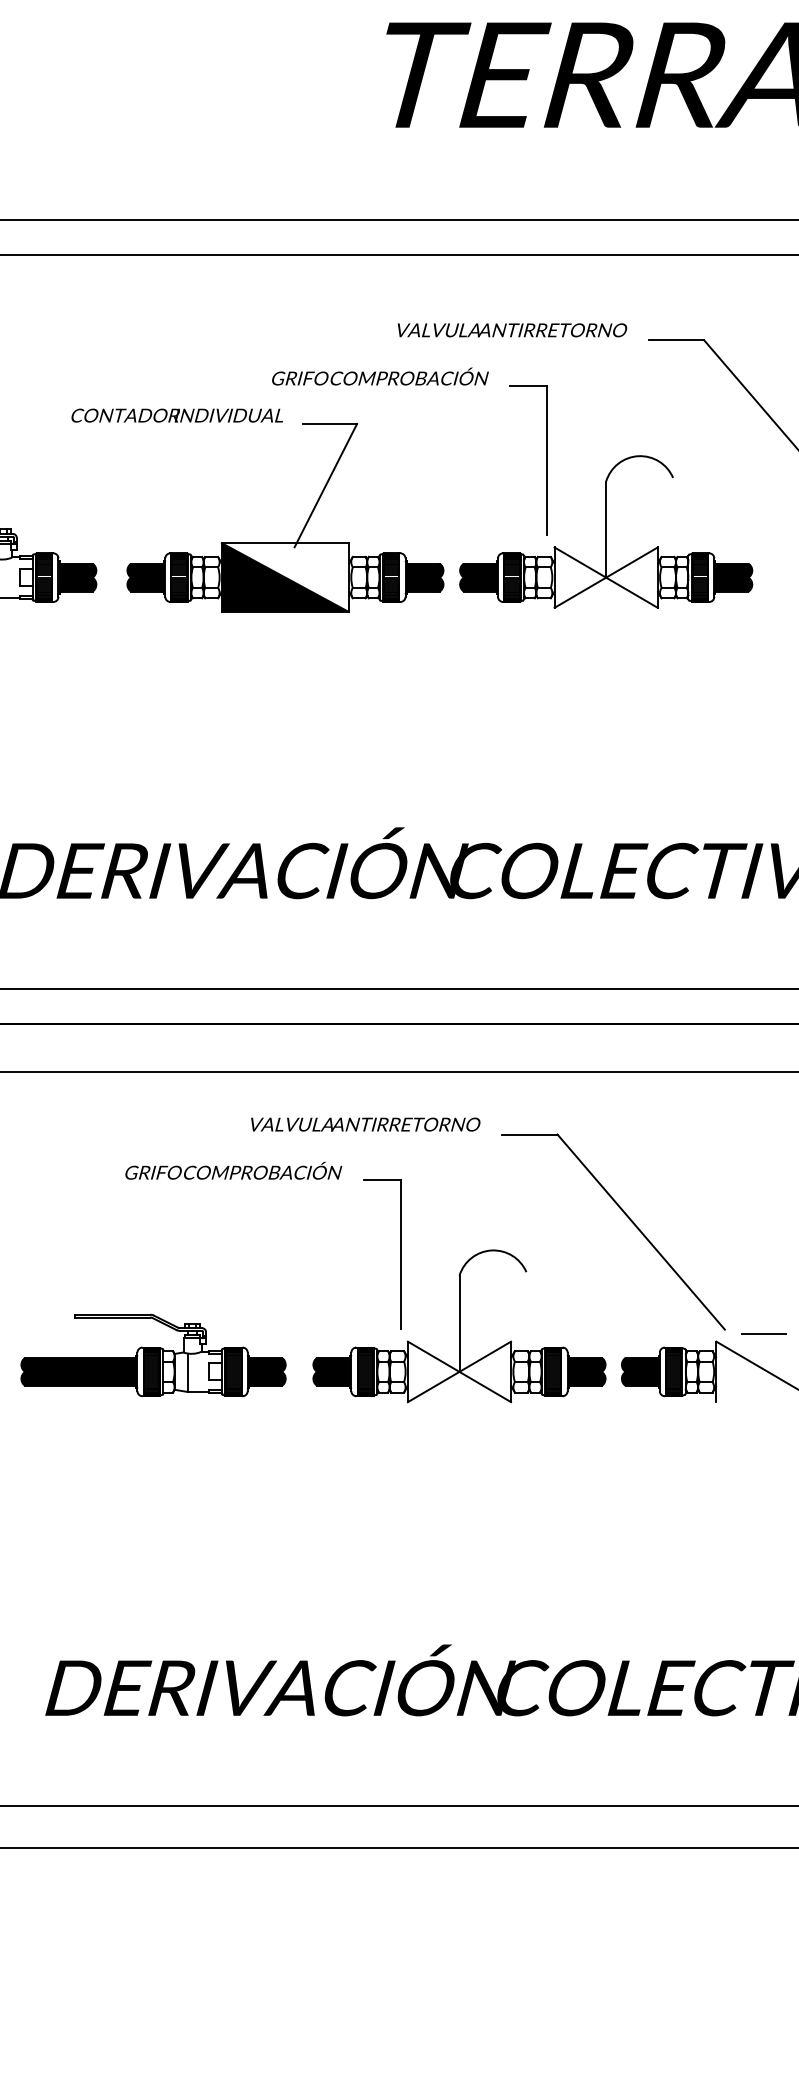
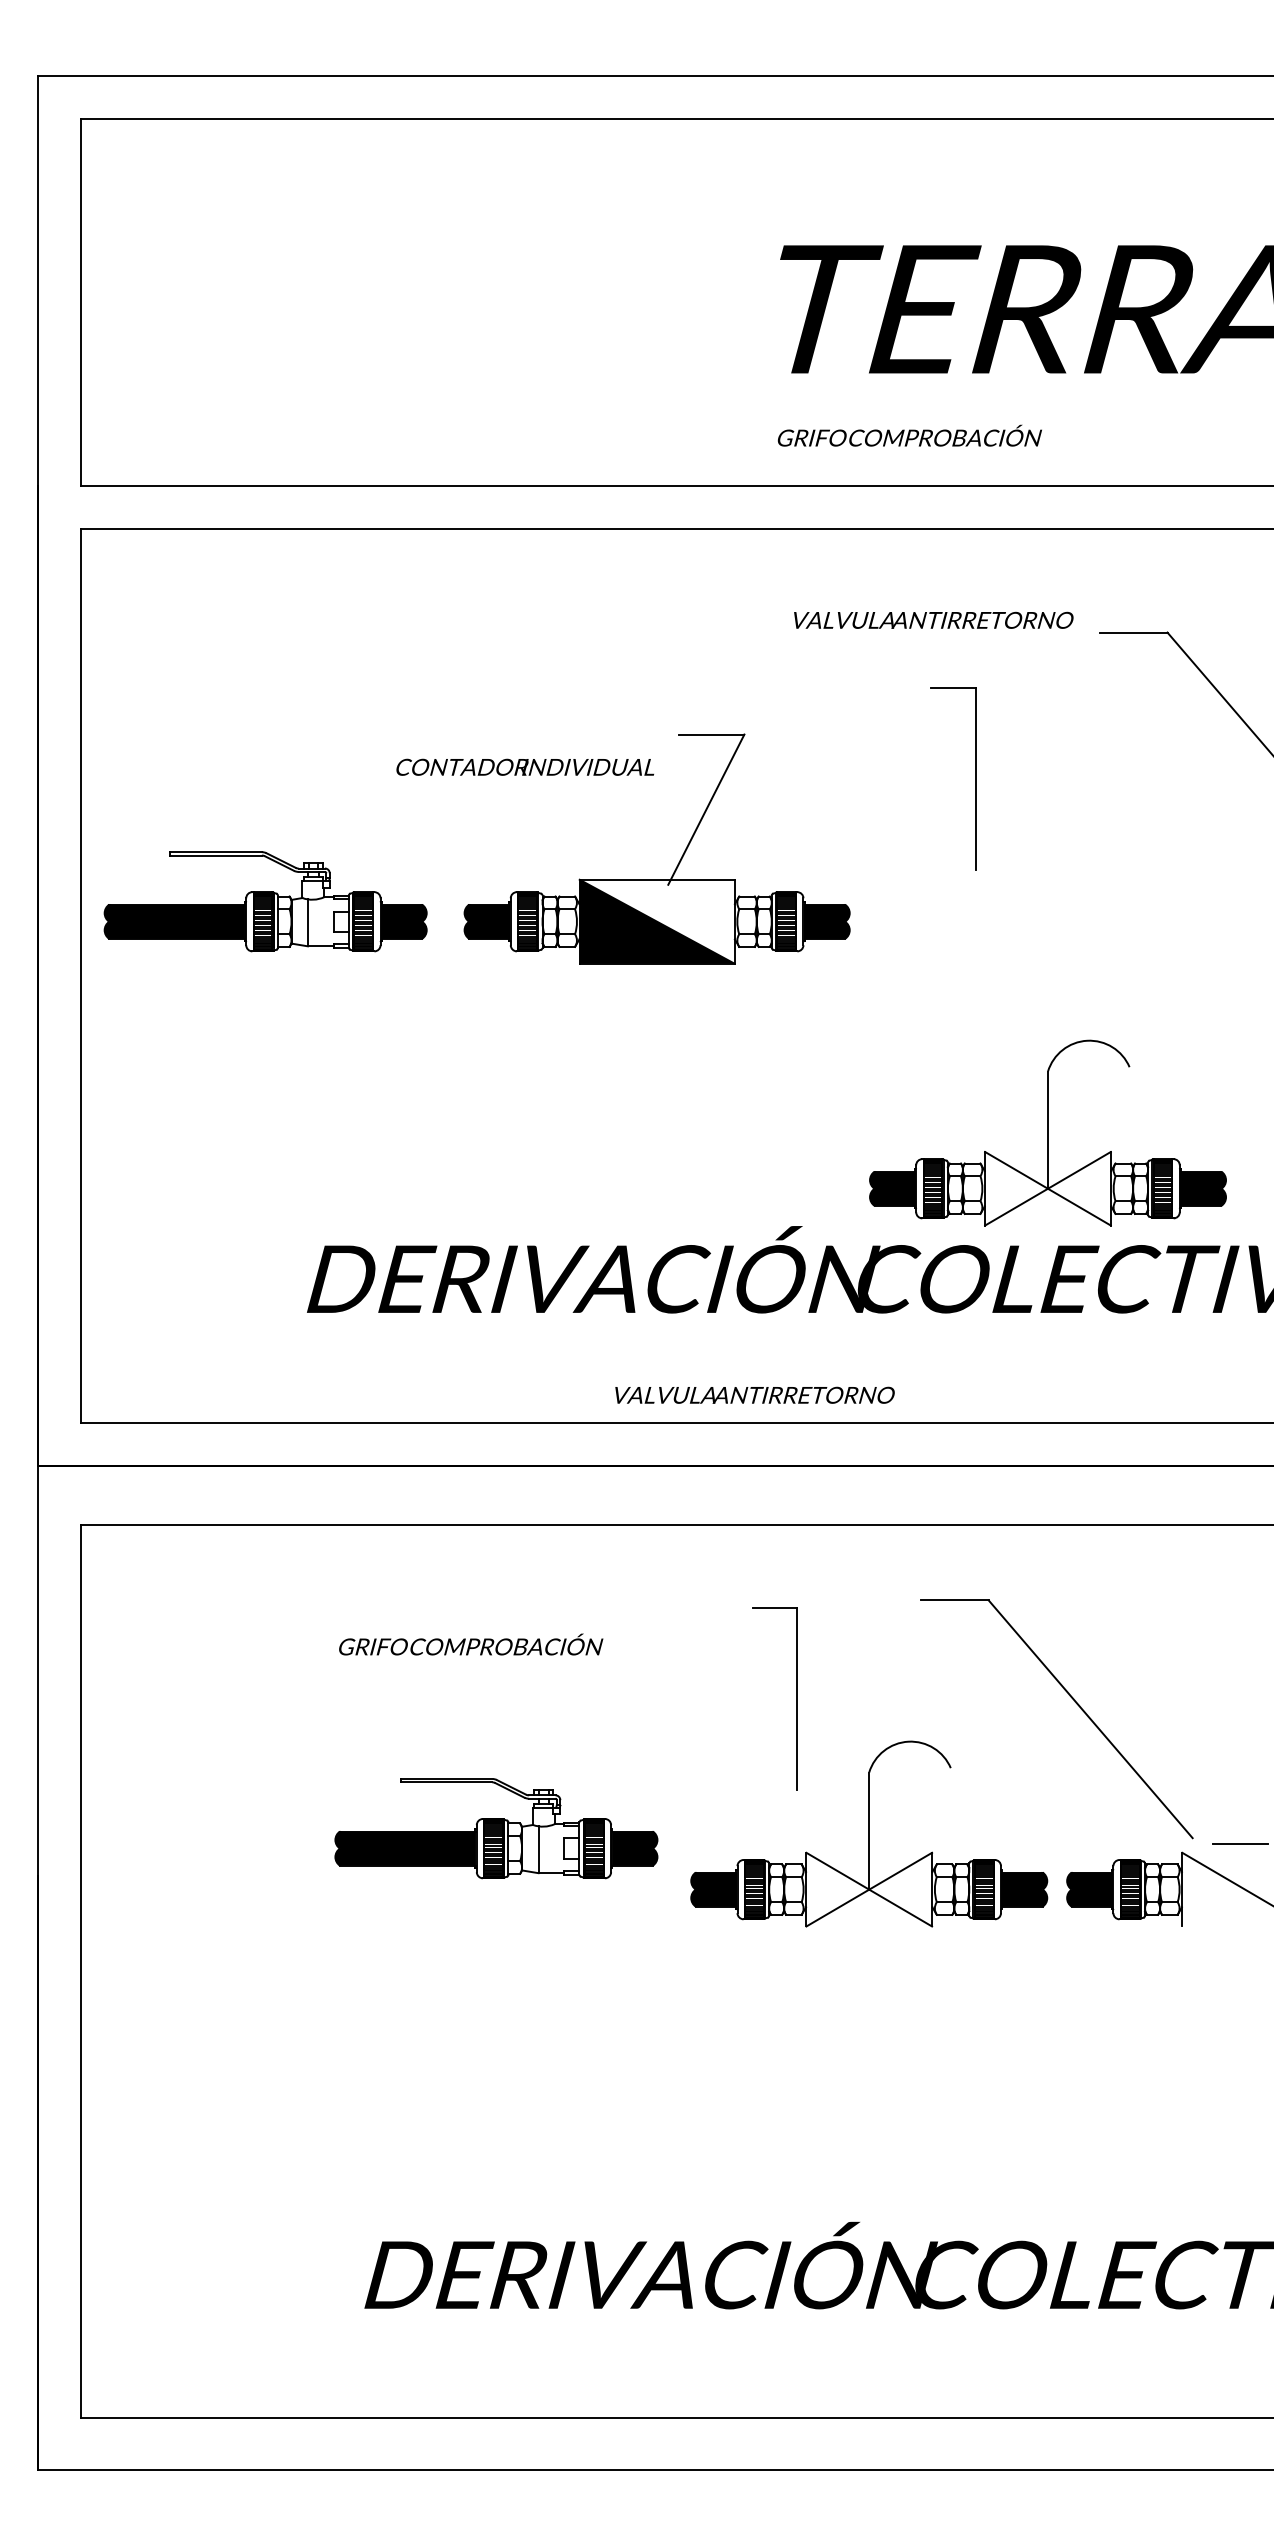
text: (380, 376) -> (909, 435), moved
text: (177, 414) -> (525, 766), moved
part: (605, 531) -> (1047, 1132), moved
text: (365, 1123) -> (754, 1394), moved
text: (234, 1170) -> (471, 1644), moved
part: (399, 1254) -> (796, 1698), moved
part: (153, 1355) -> (496, 1828), moved

